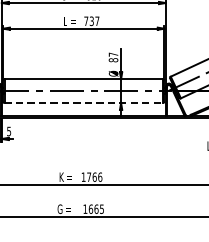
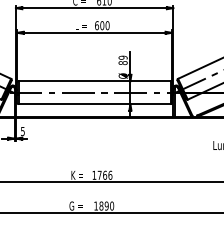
text: (92, 21) -> (102, 25), 737 -> 600
text: (112, 54) -> (122, 57), 87 -> 89
line: (84, 103) -> (95, 104), dashed -> solid
text: (96, 208) -> (106, 205), 1665 -> 1890

